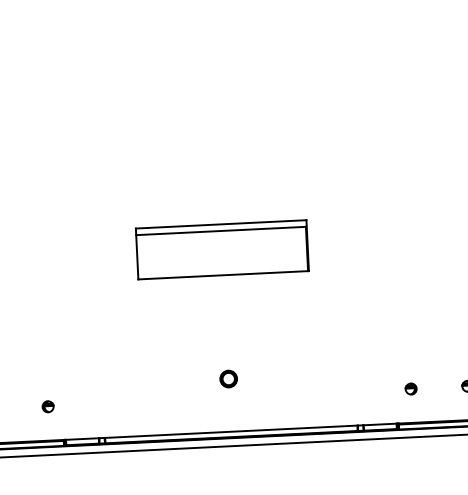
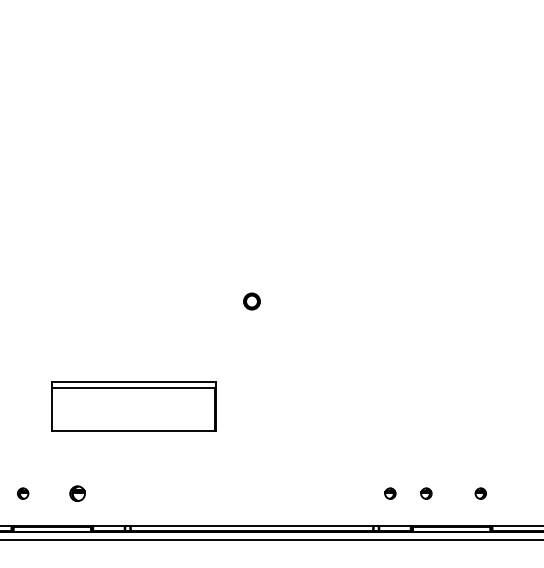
part: (221, 249) -> (133, 406), moved
part: (228, 379) -> (251, 301), moved
part: (373, 390) -> (390, 493), added
part: (48, 406) -> (77, 493), size x1.4

